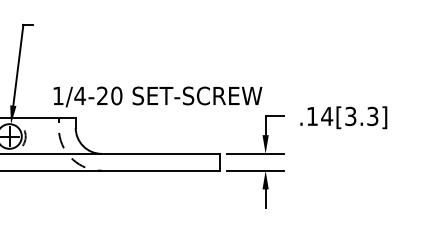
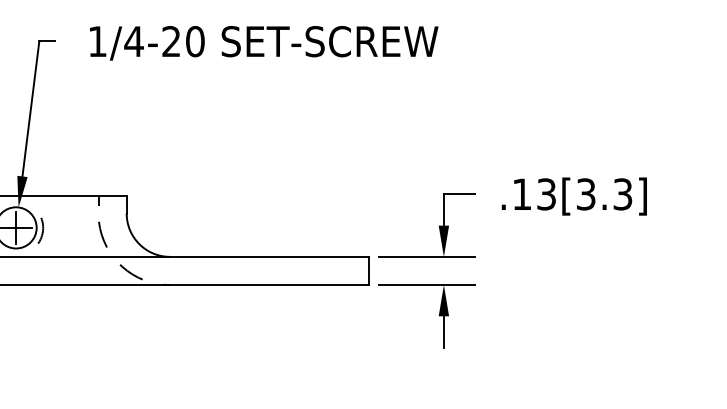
text: (157, 96) -> (263, 42), moved
text: (327, 116) -> (547, 194), .14[3.3] -> .13[3.3]

